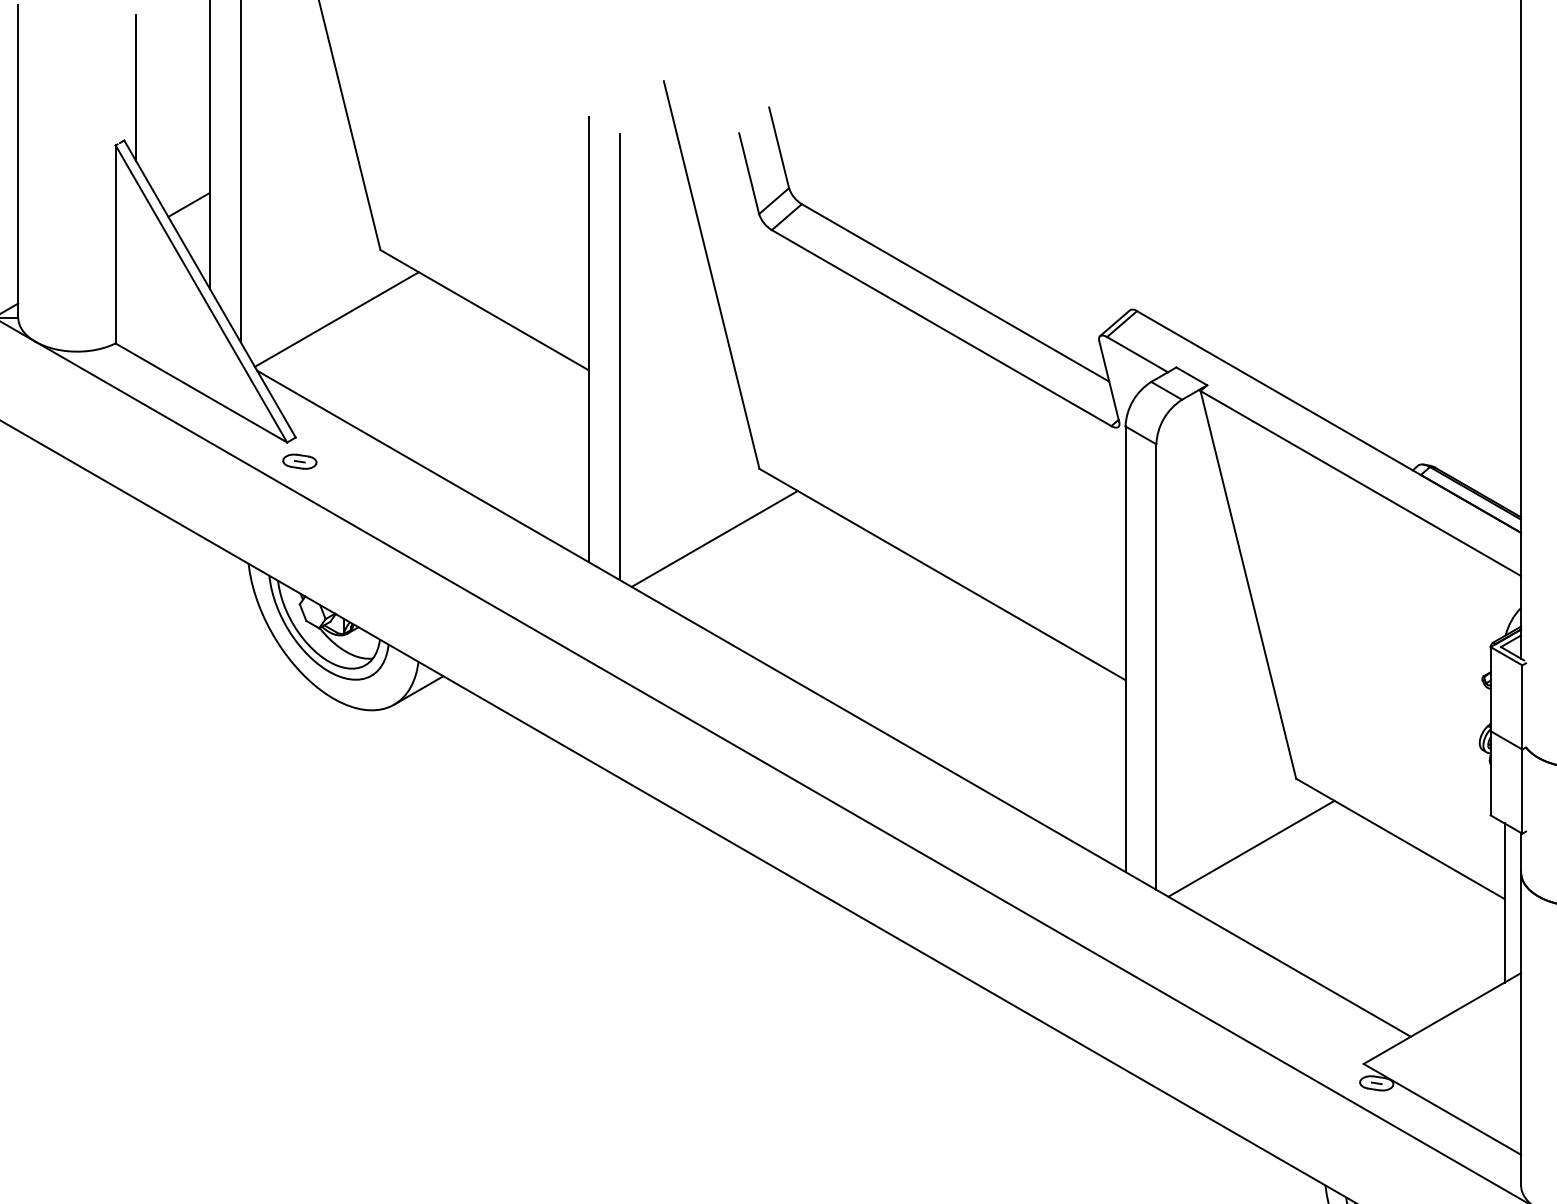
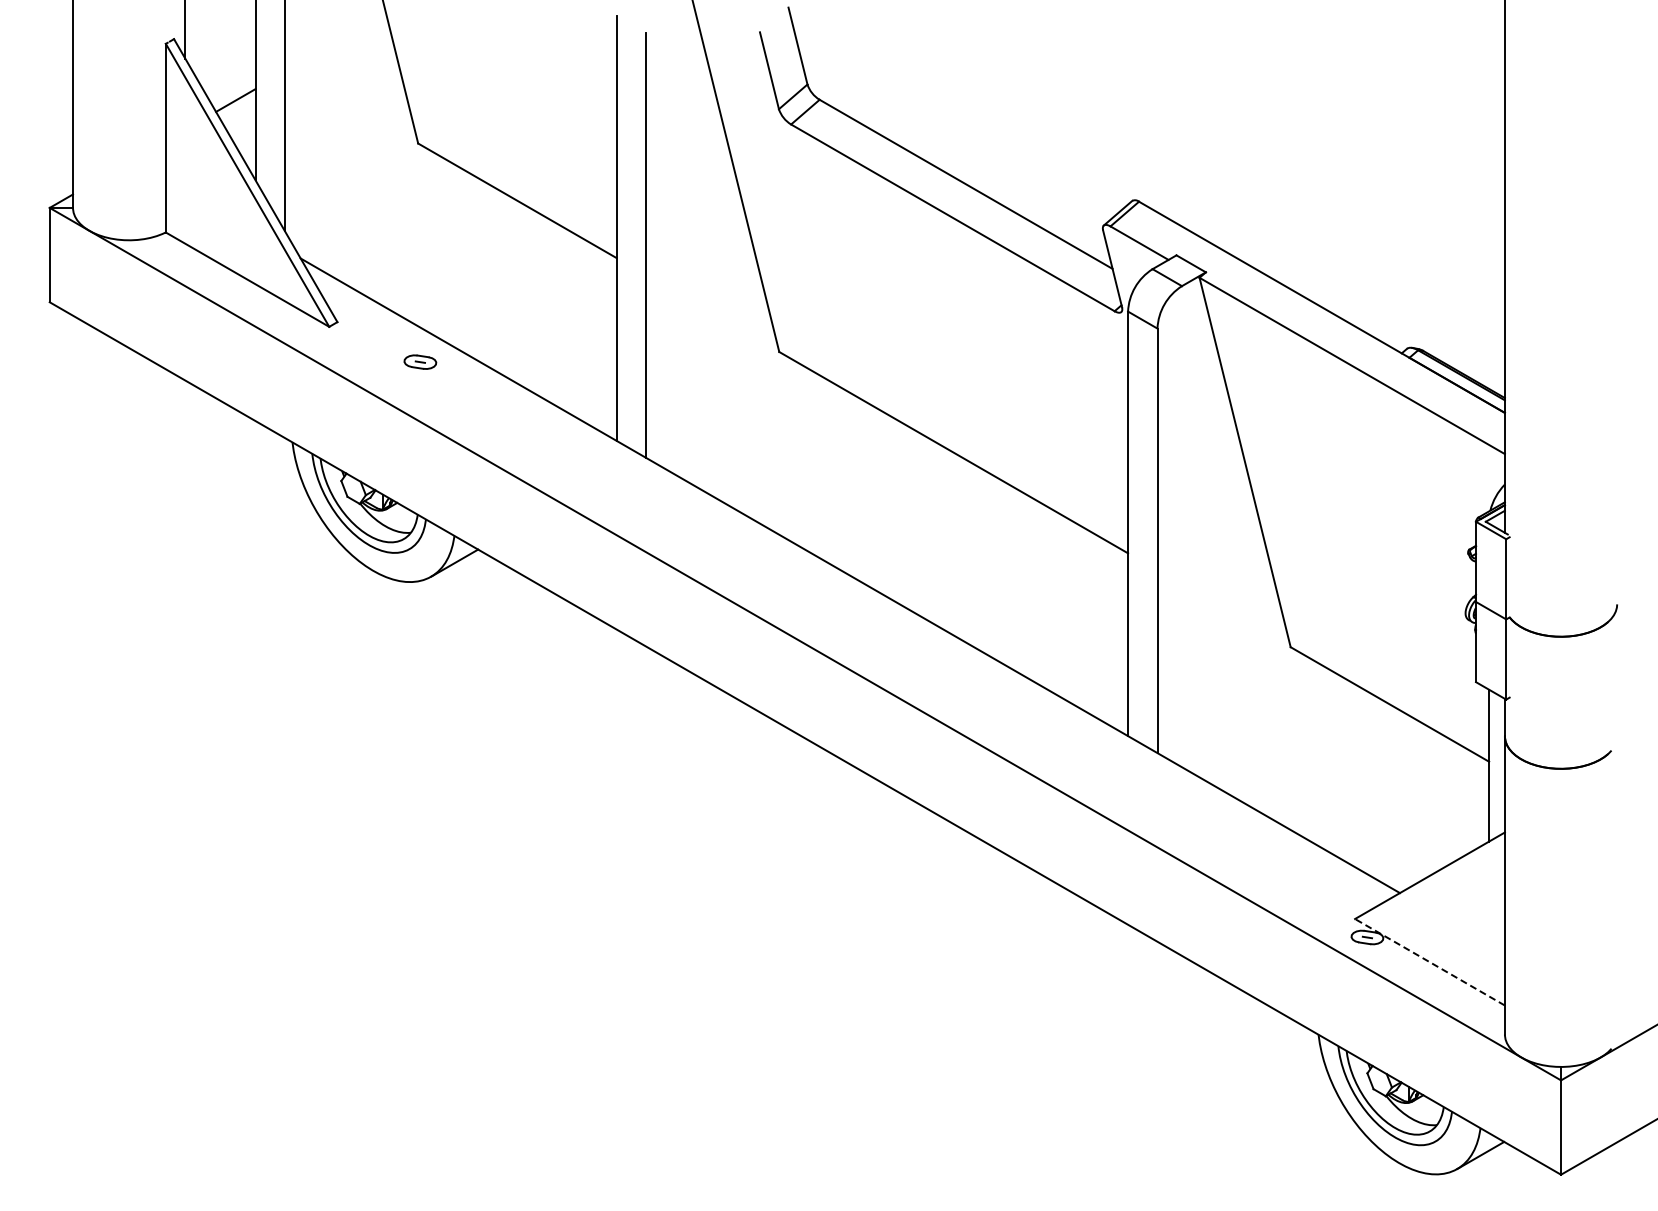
line: (336, 319) -> (376, 209), removed
part: (300, 461) -> (420, 361), moved
line: (714, 538) -> (736, 418), removed
line: (1250, 848) -> (1247, 713), removed
line: (1441, 1109) -> (1429, 962), solid -> dashed

